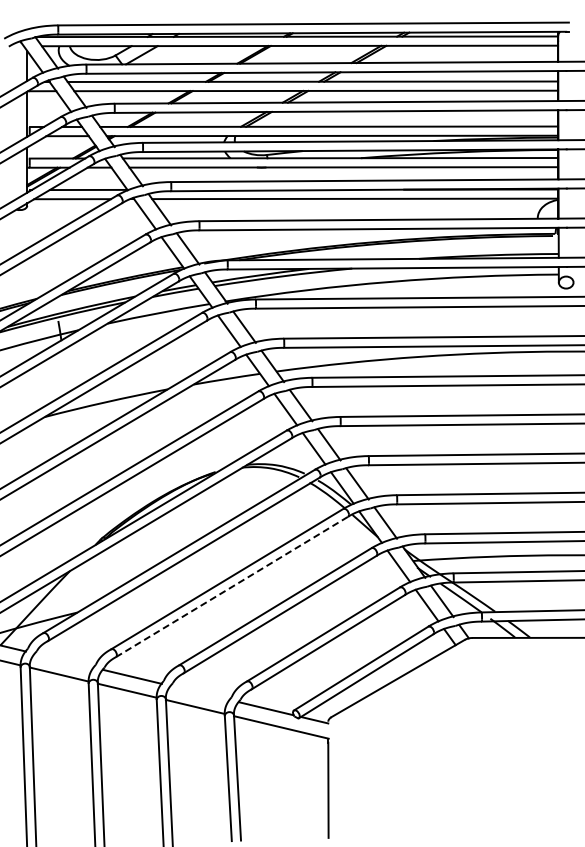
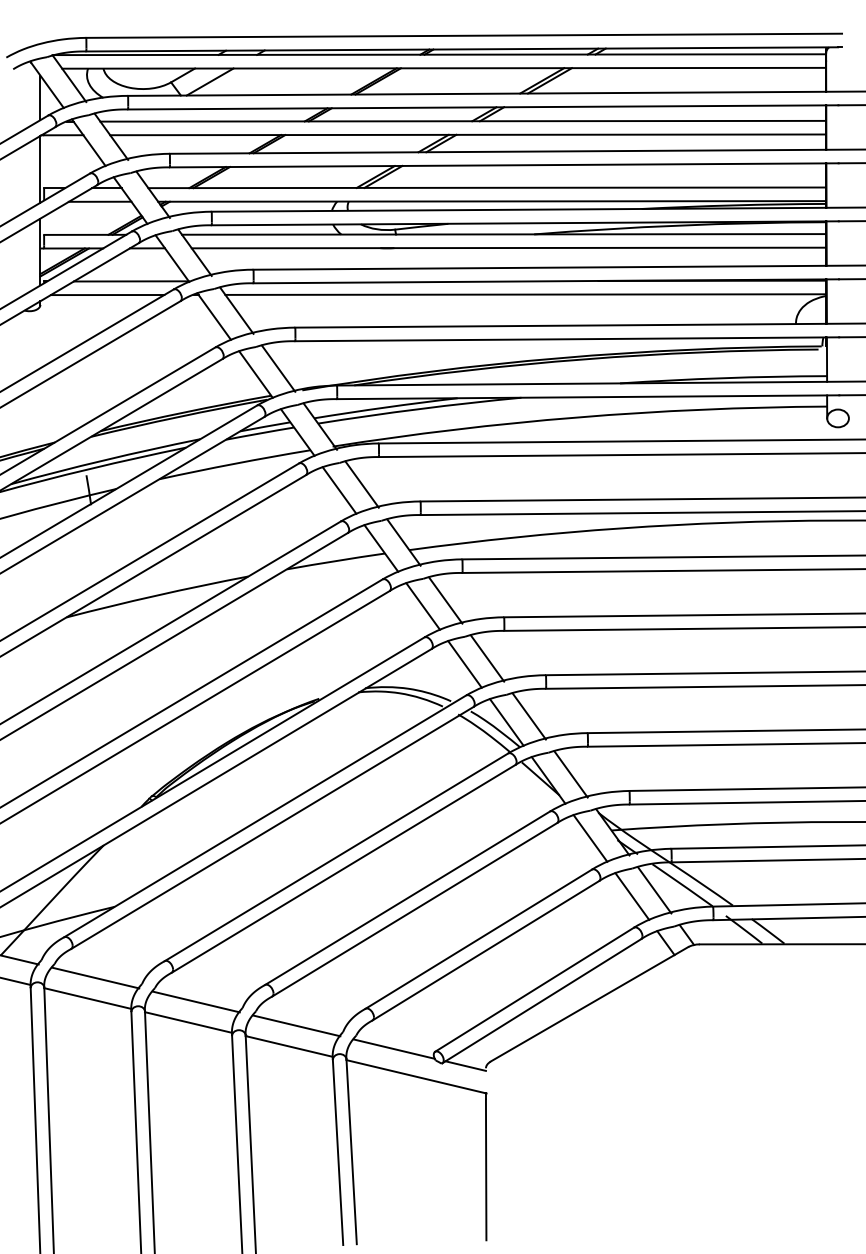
line: (232, 586) -> (344, 868), dashed -> solid
line: (64, 660) -> (95, 977), added
line: (200, 693) -> (296, 1026), added

